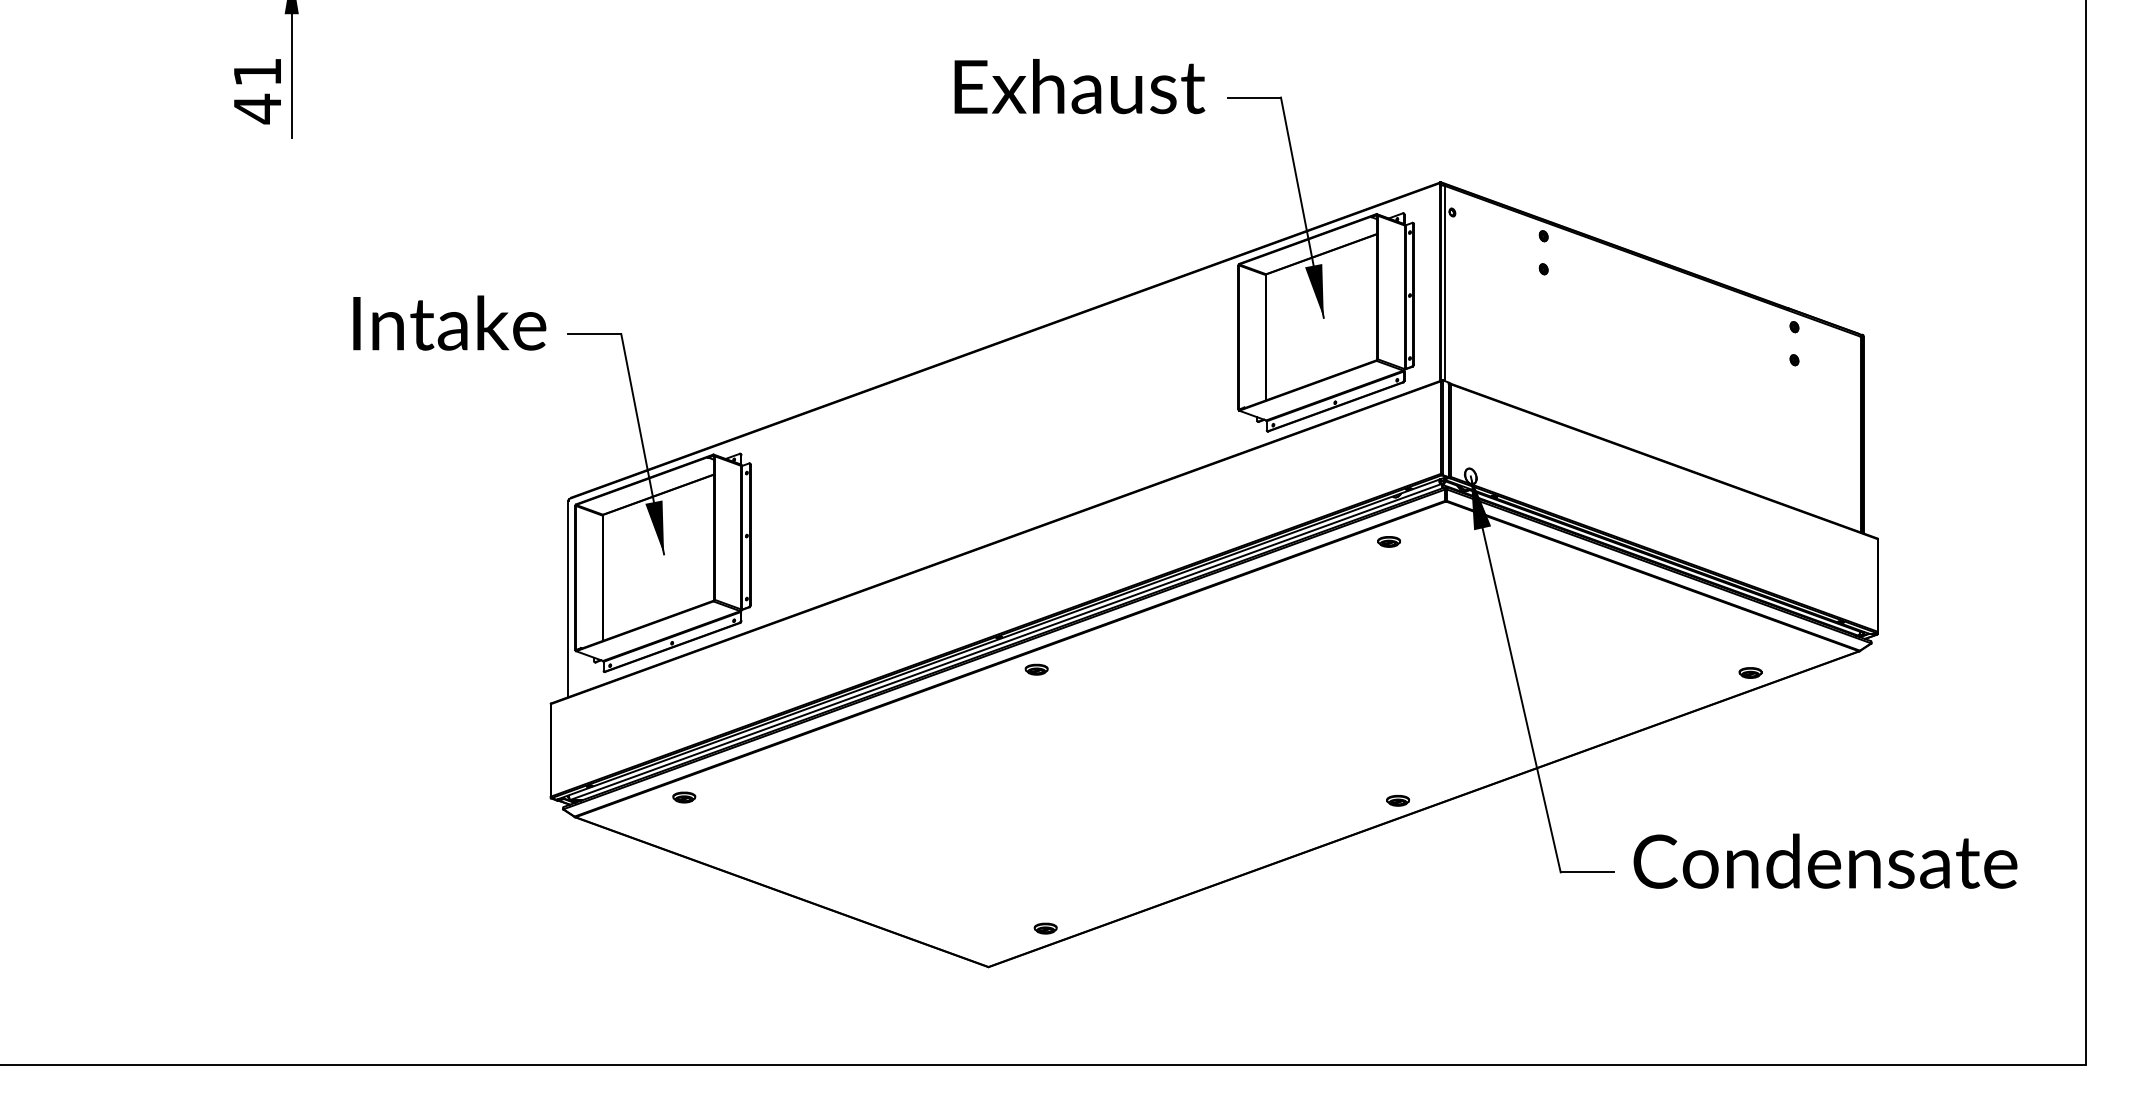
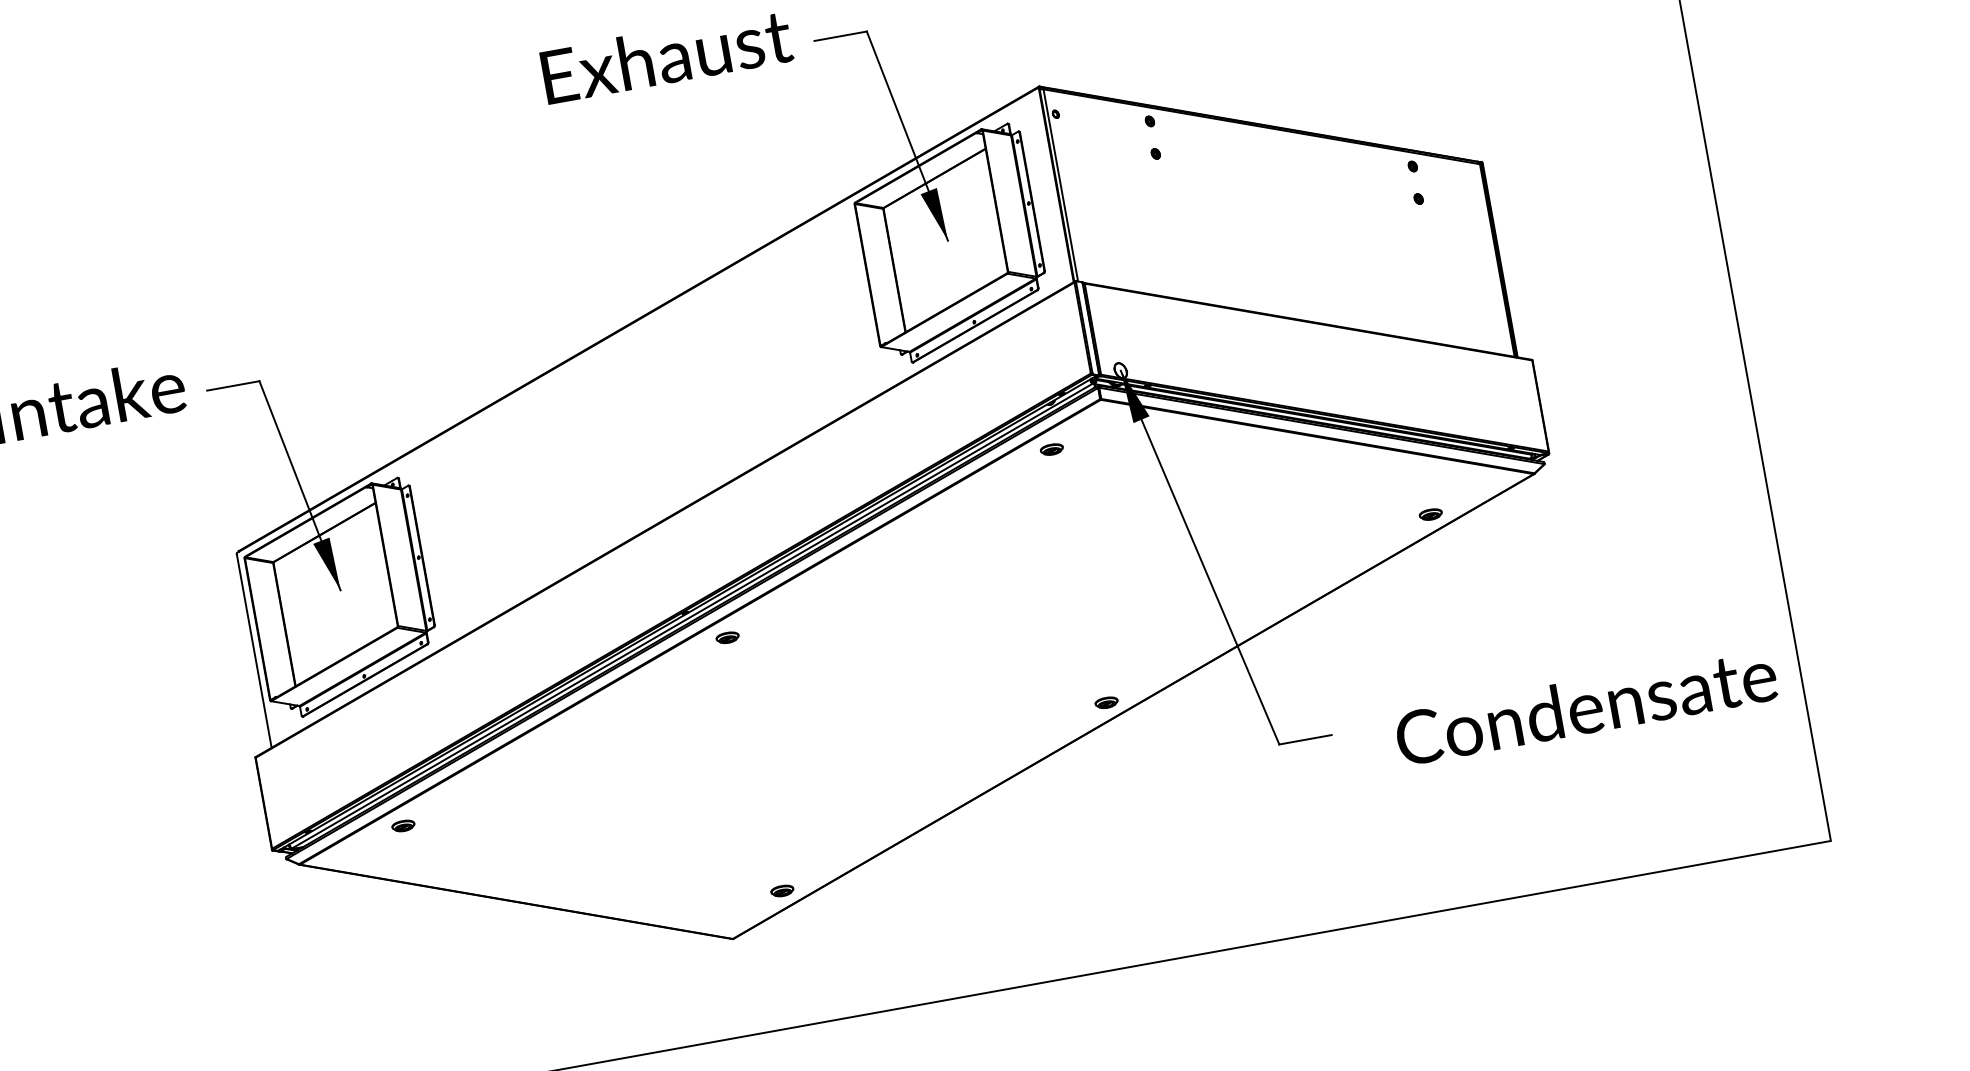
text: (1825, 860) -> (1586, 705), moved

